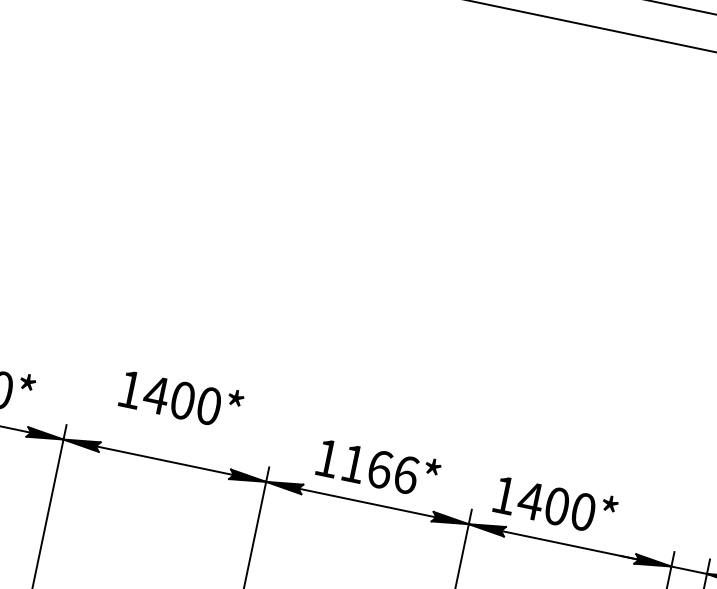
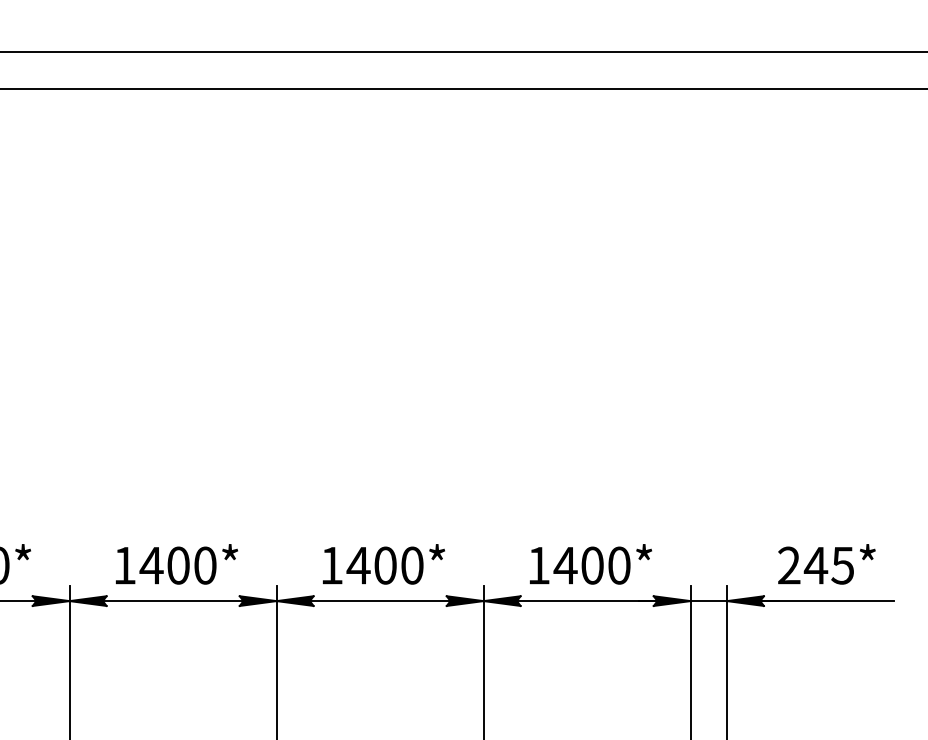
text: (181, 399) -> (176, 564), moved
text: (378, 469) -> (384, 565), 1166* -> 1400*
text: (555, 504) -> (590, 564), moved

